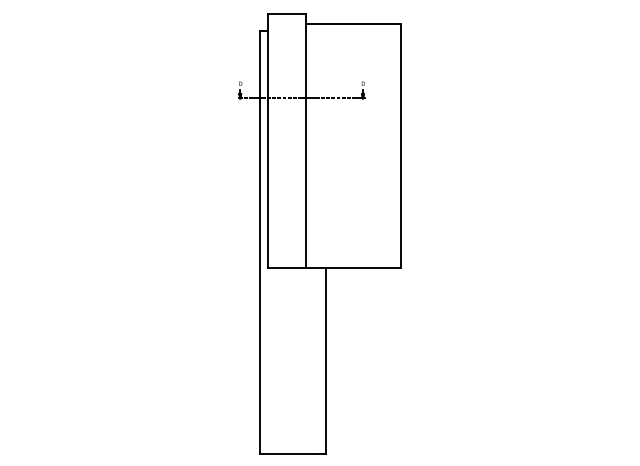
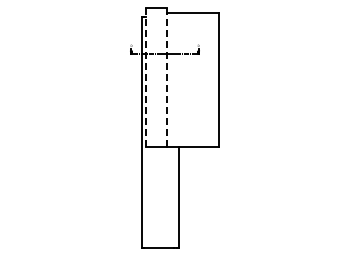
line: (267, 141) -> (146, 77), solid -> dashed
line: (306, 141) -> (167, 77), solid -> dashed

